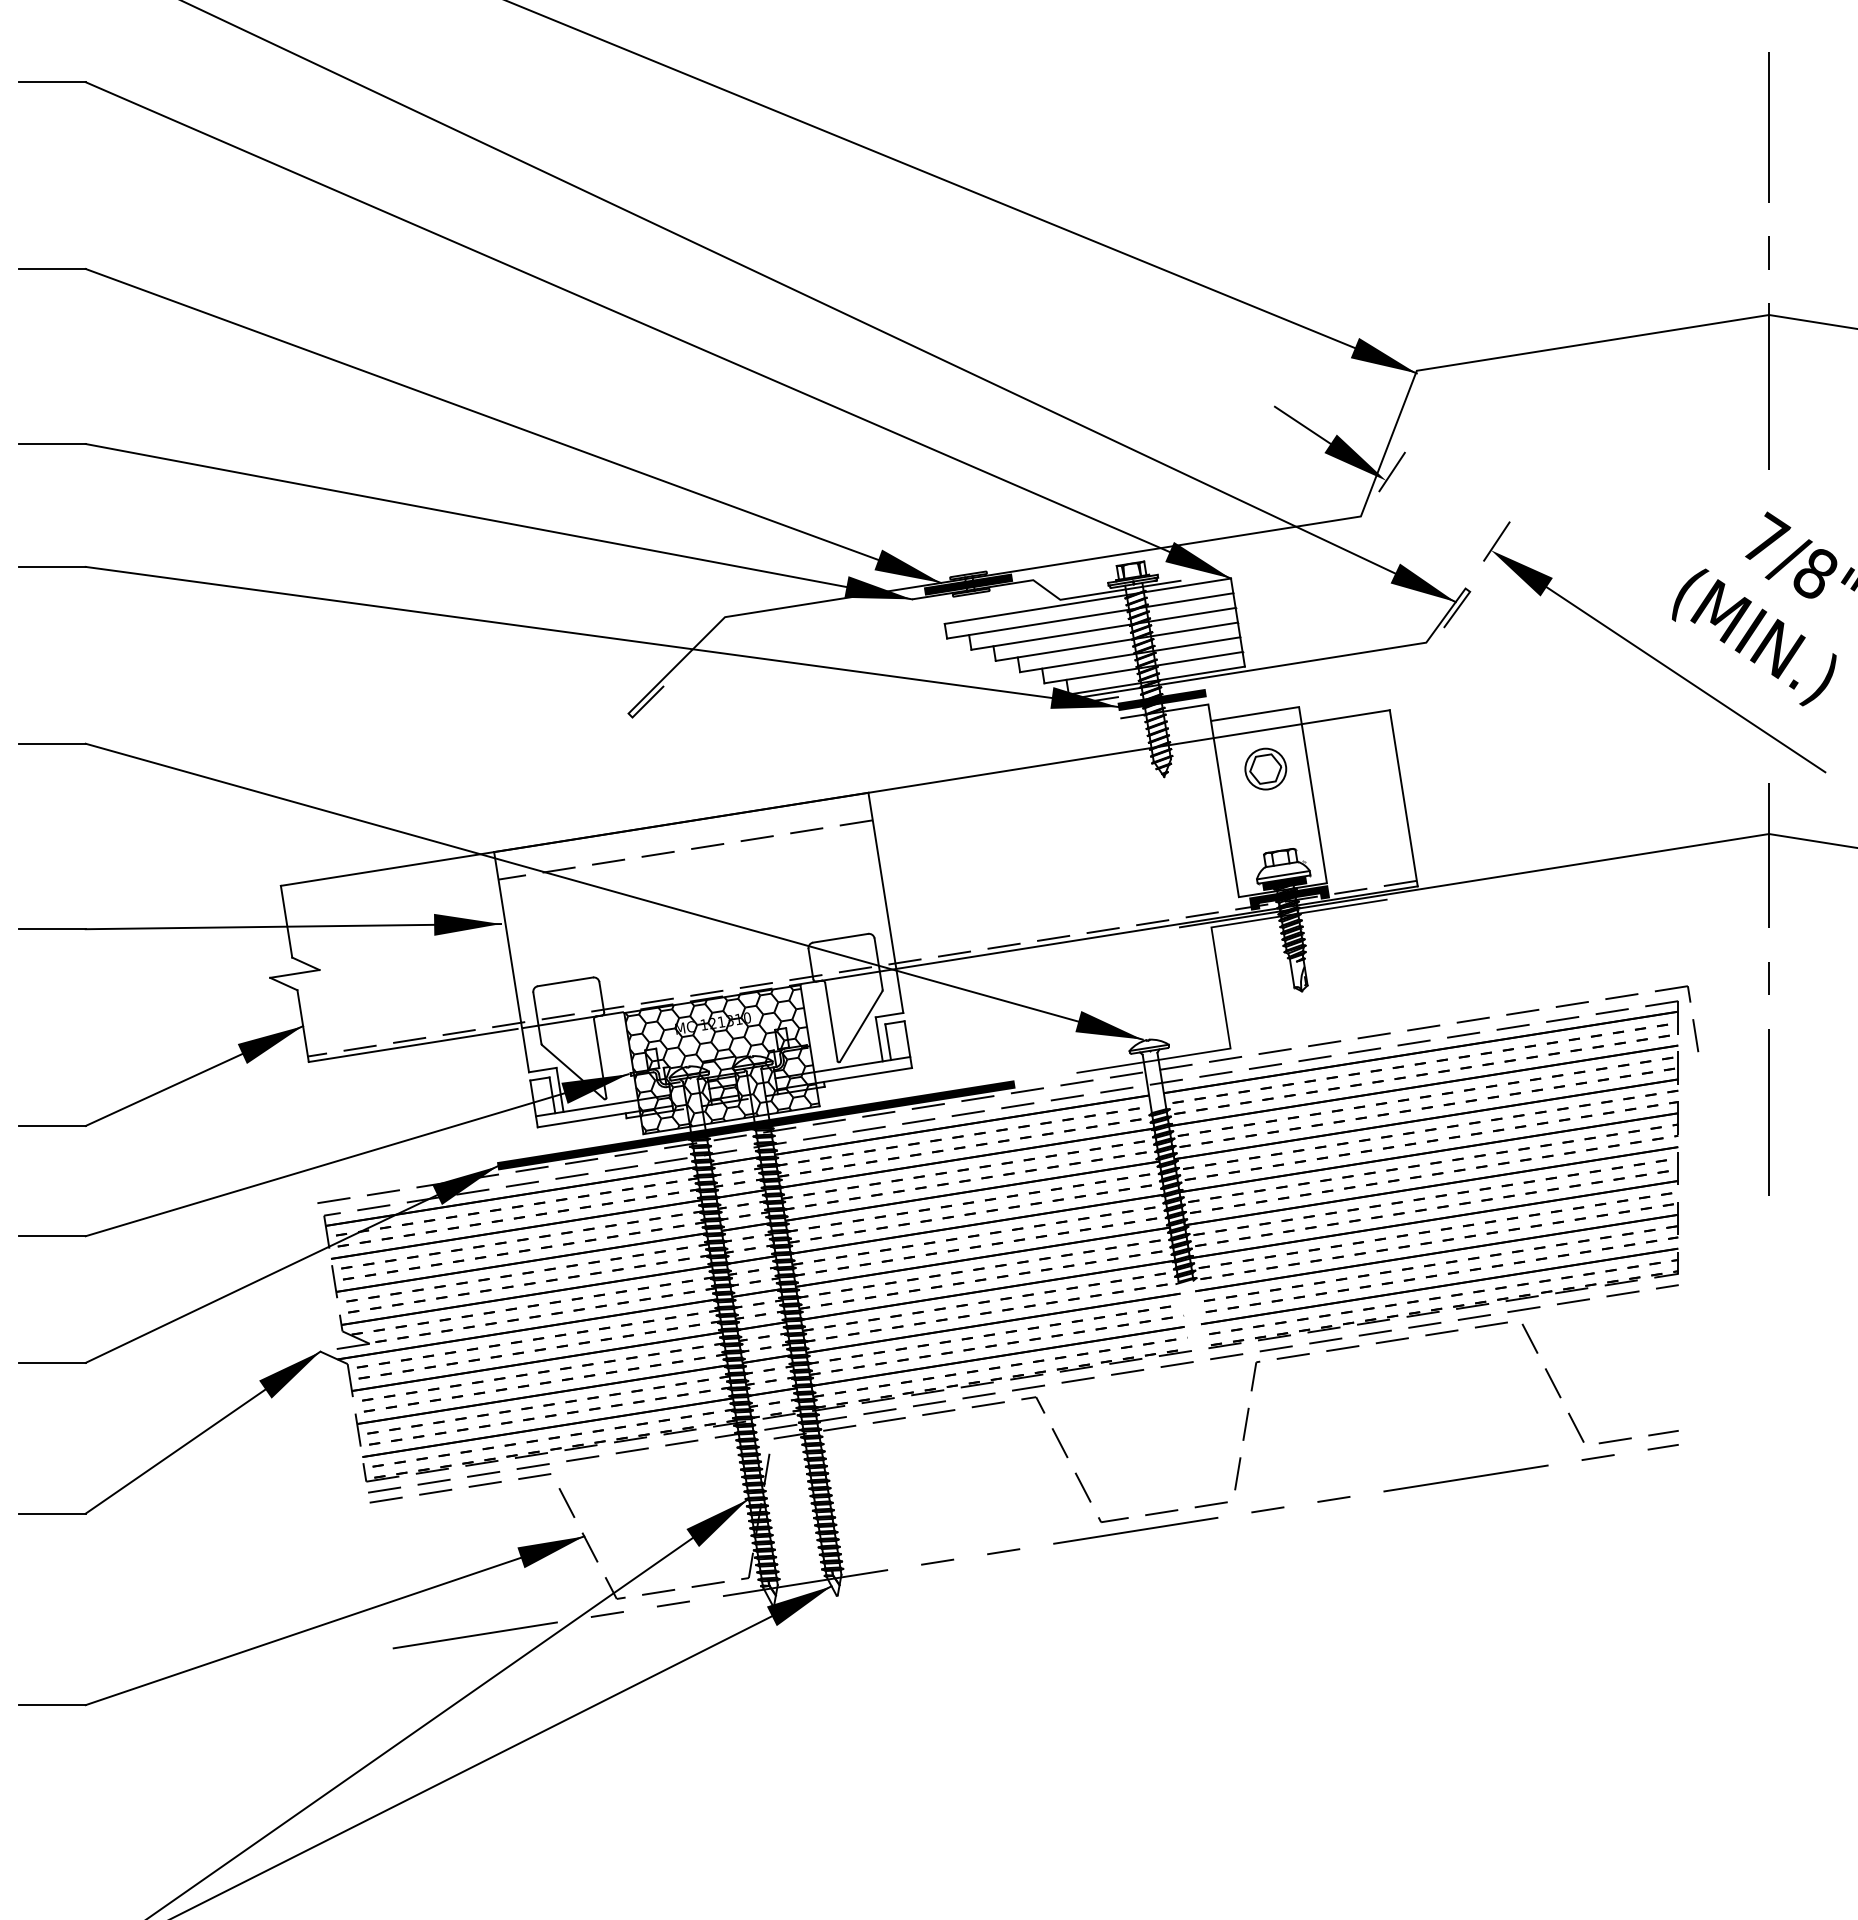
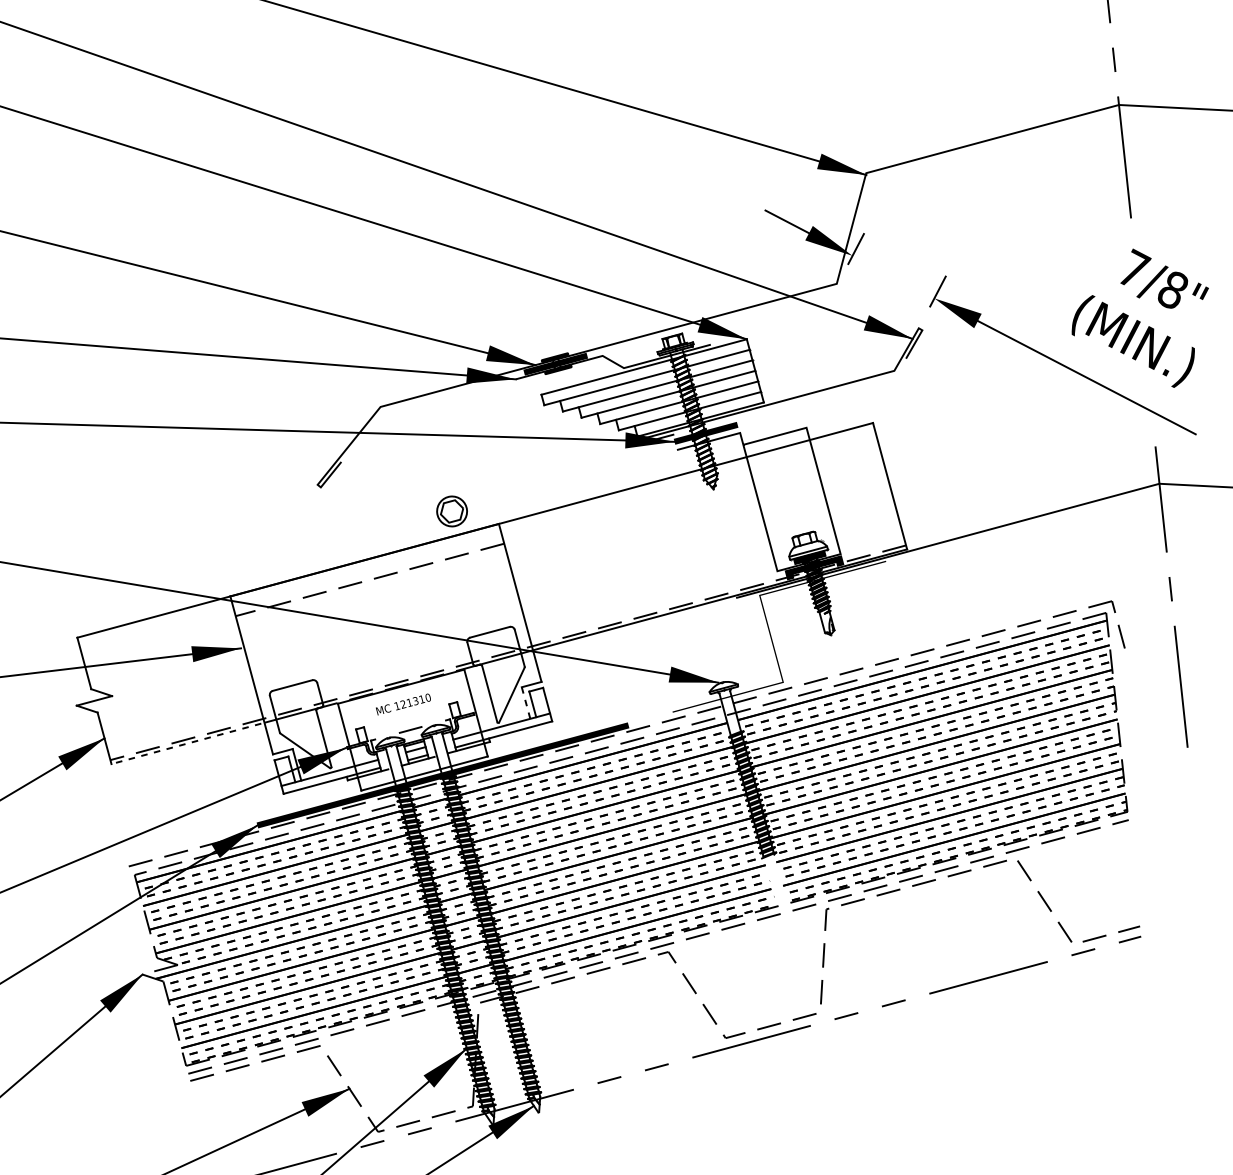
part: (1265, 768) -> (451, 511), moved
line: (879, 1038) -> (526, 702), solid -> dashed
line: (413, 1045) -> (186, 743), solid -> dashed
hatch: (722, 1059) -> (413, 729), removed

